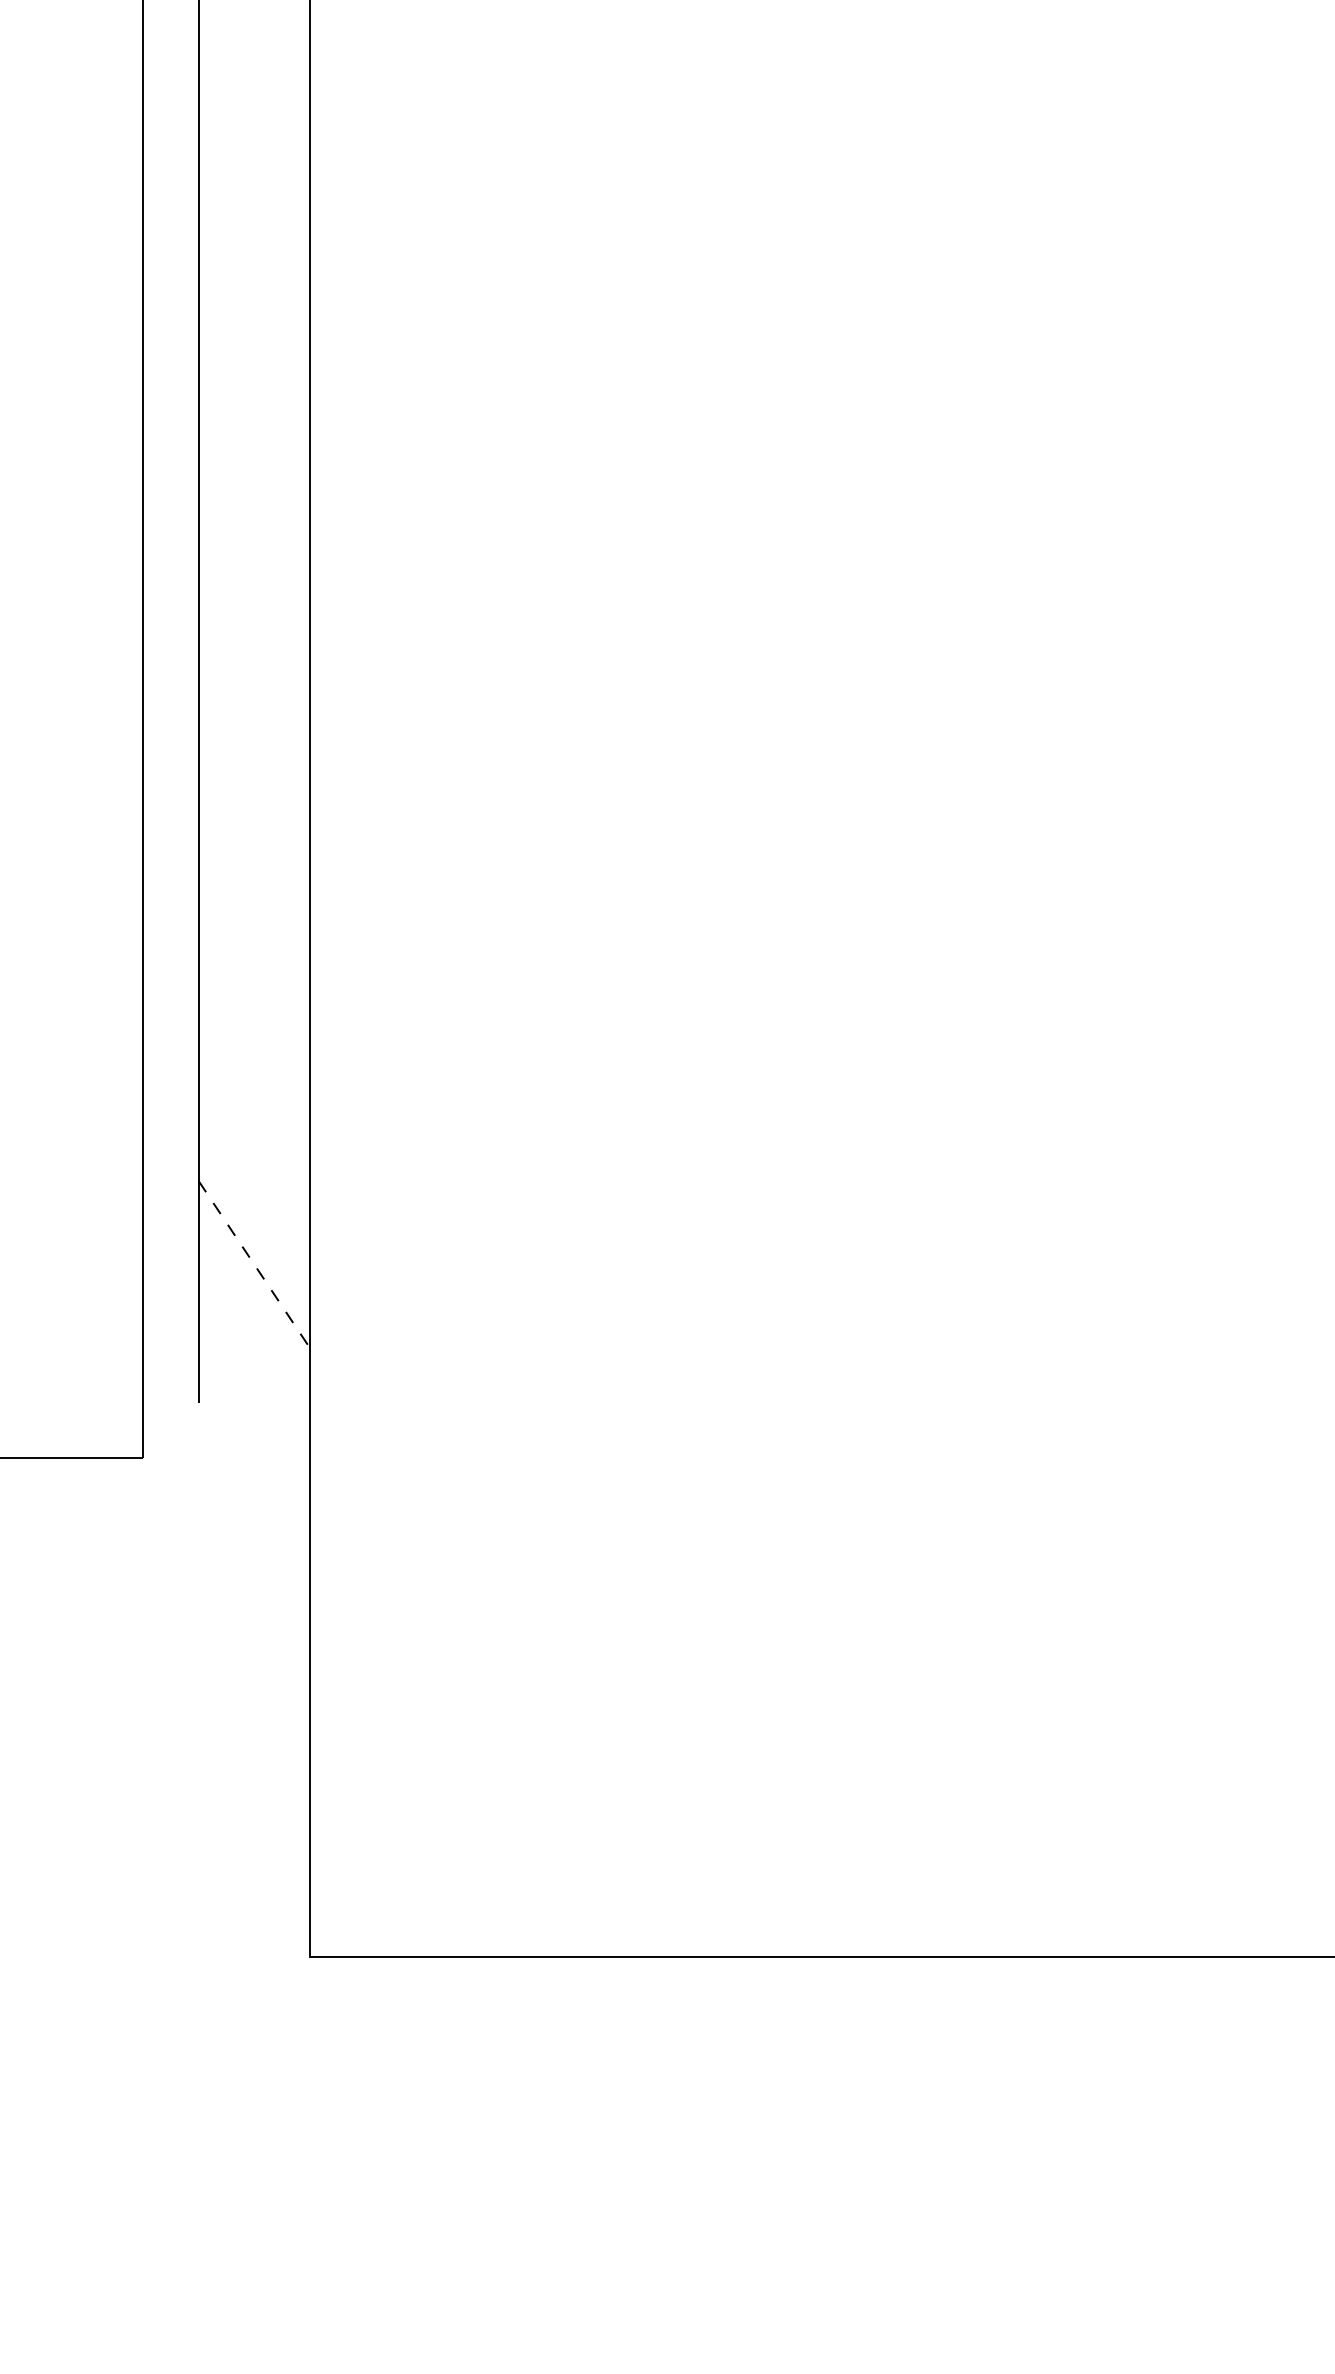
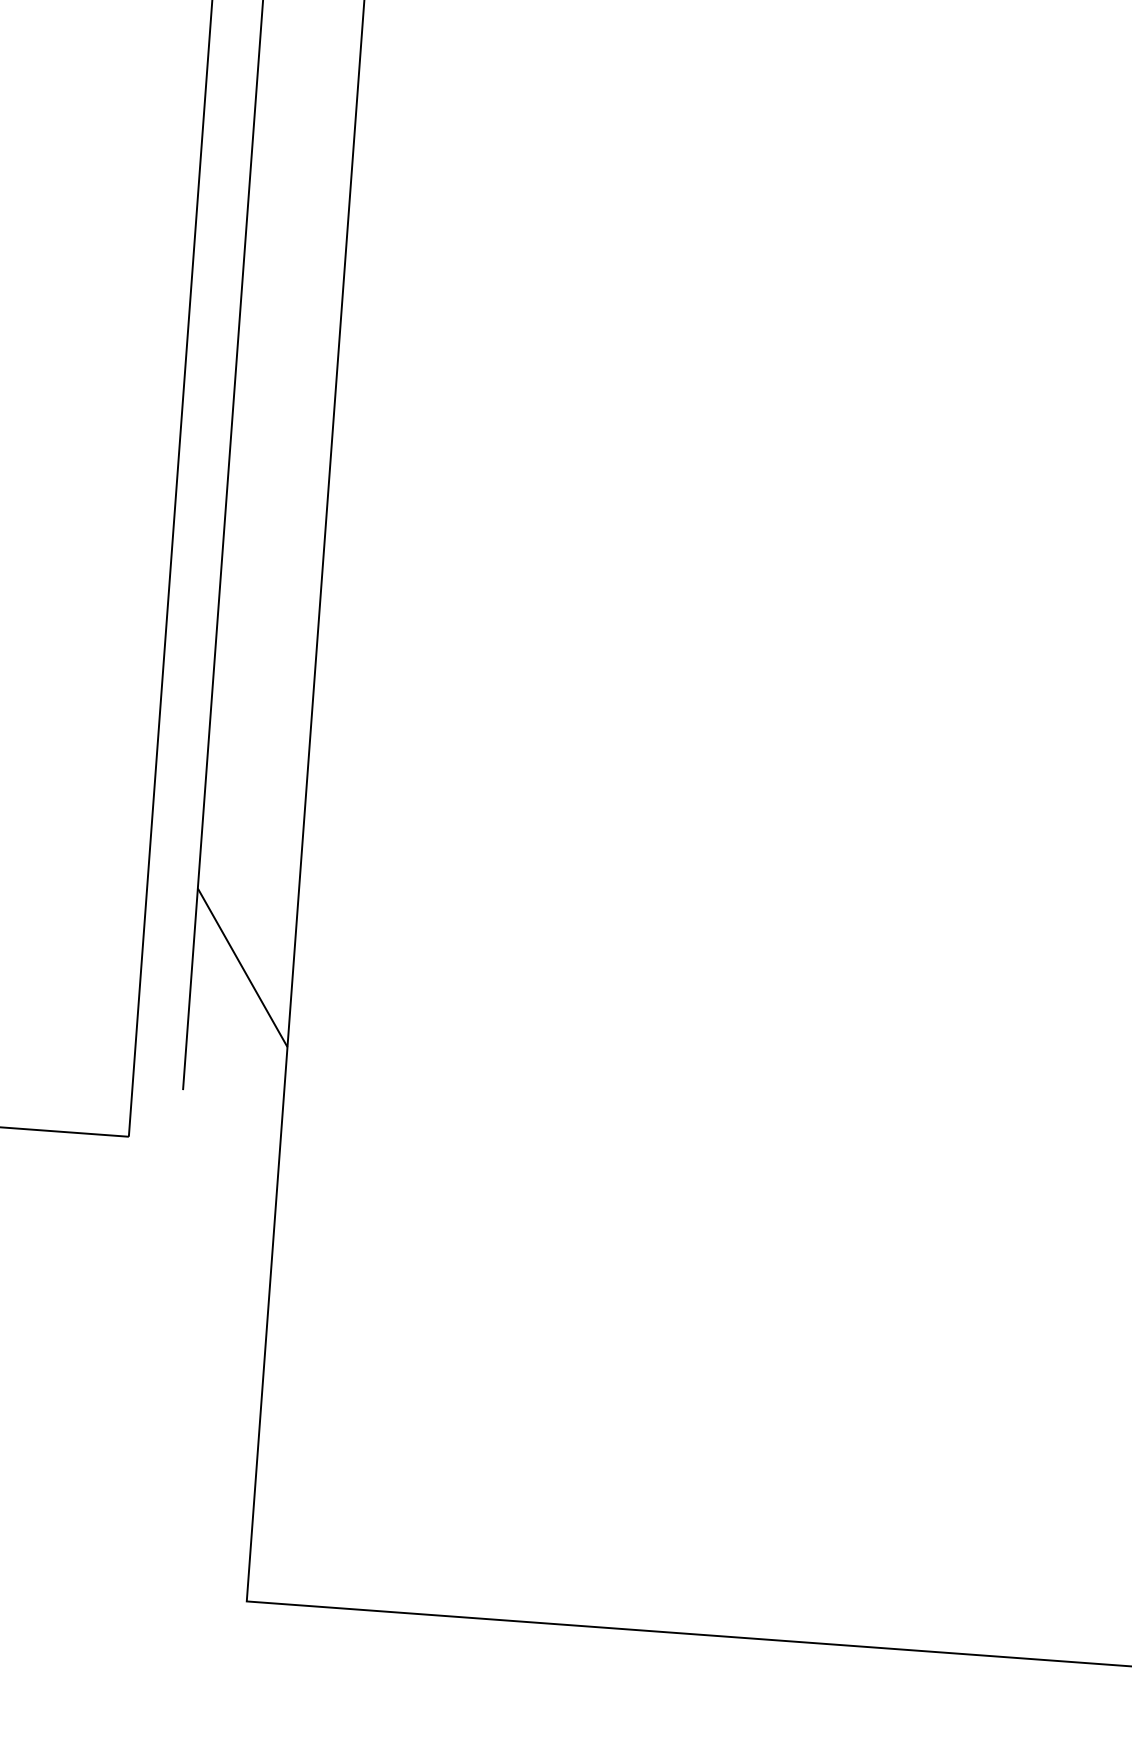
line: (254, 1264) -> (242, 967), dashed -> solid

